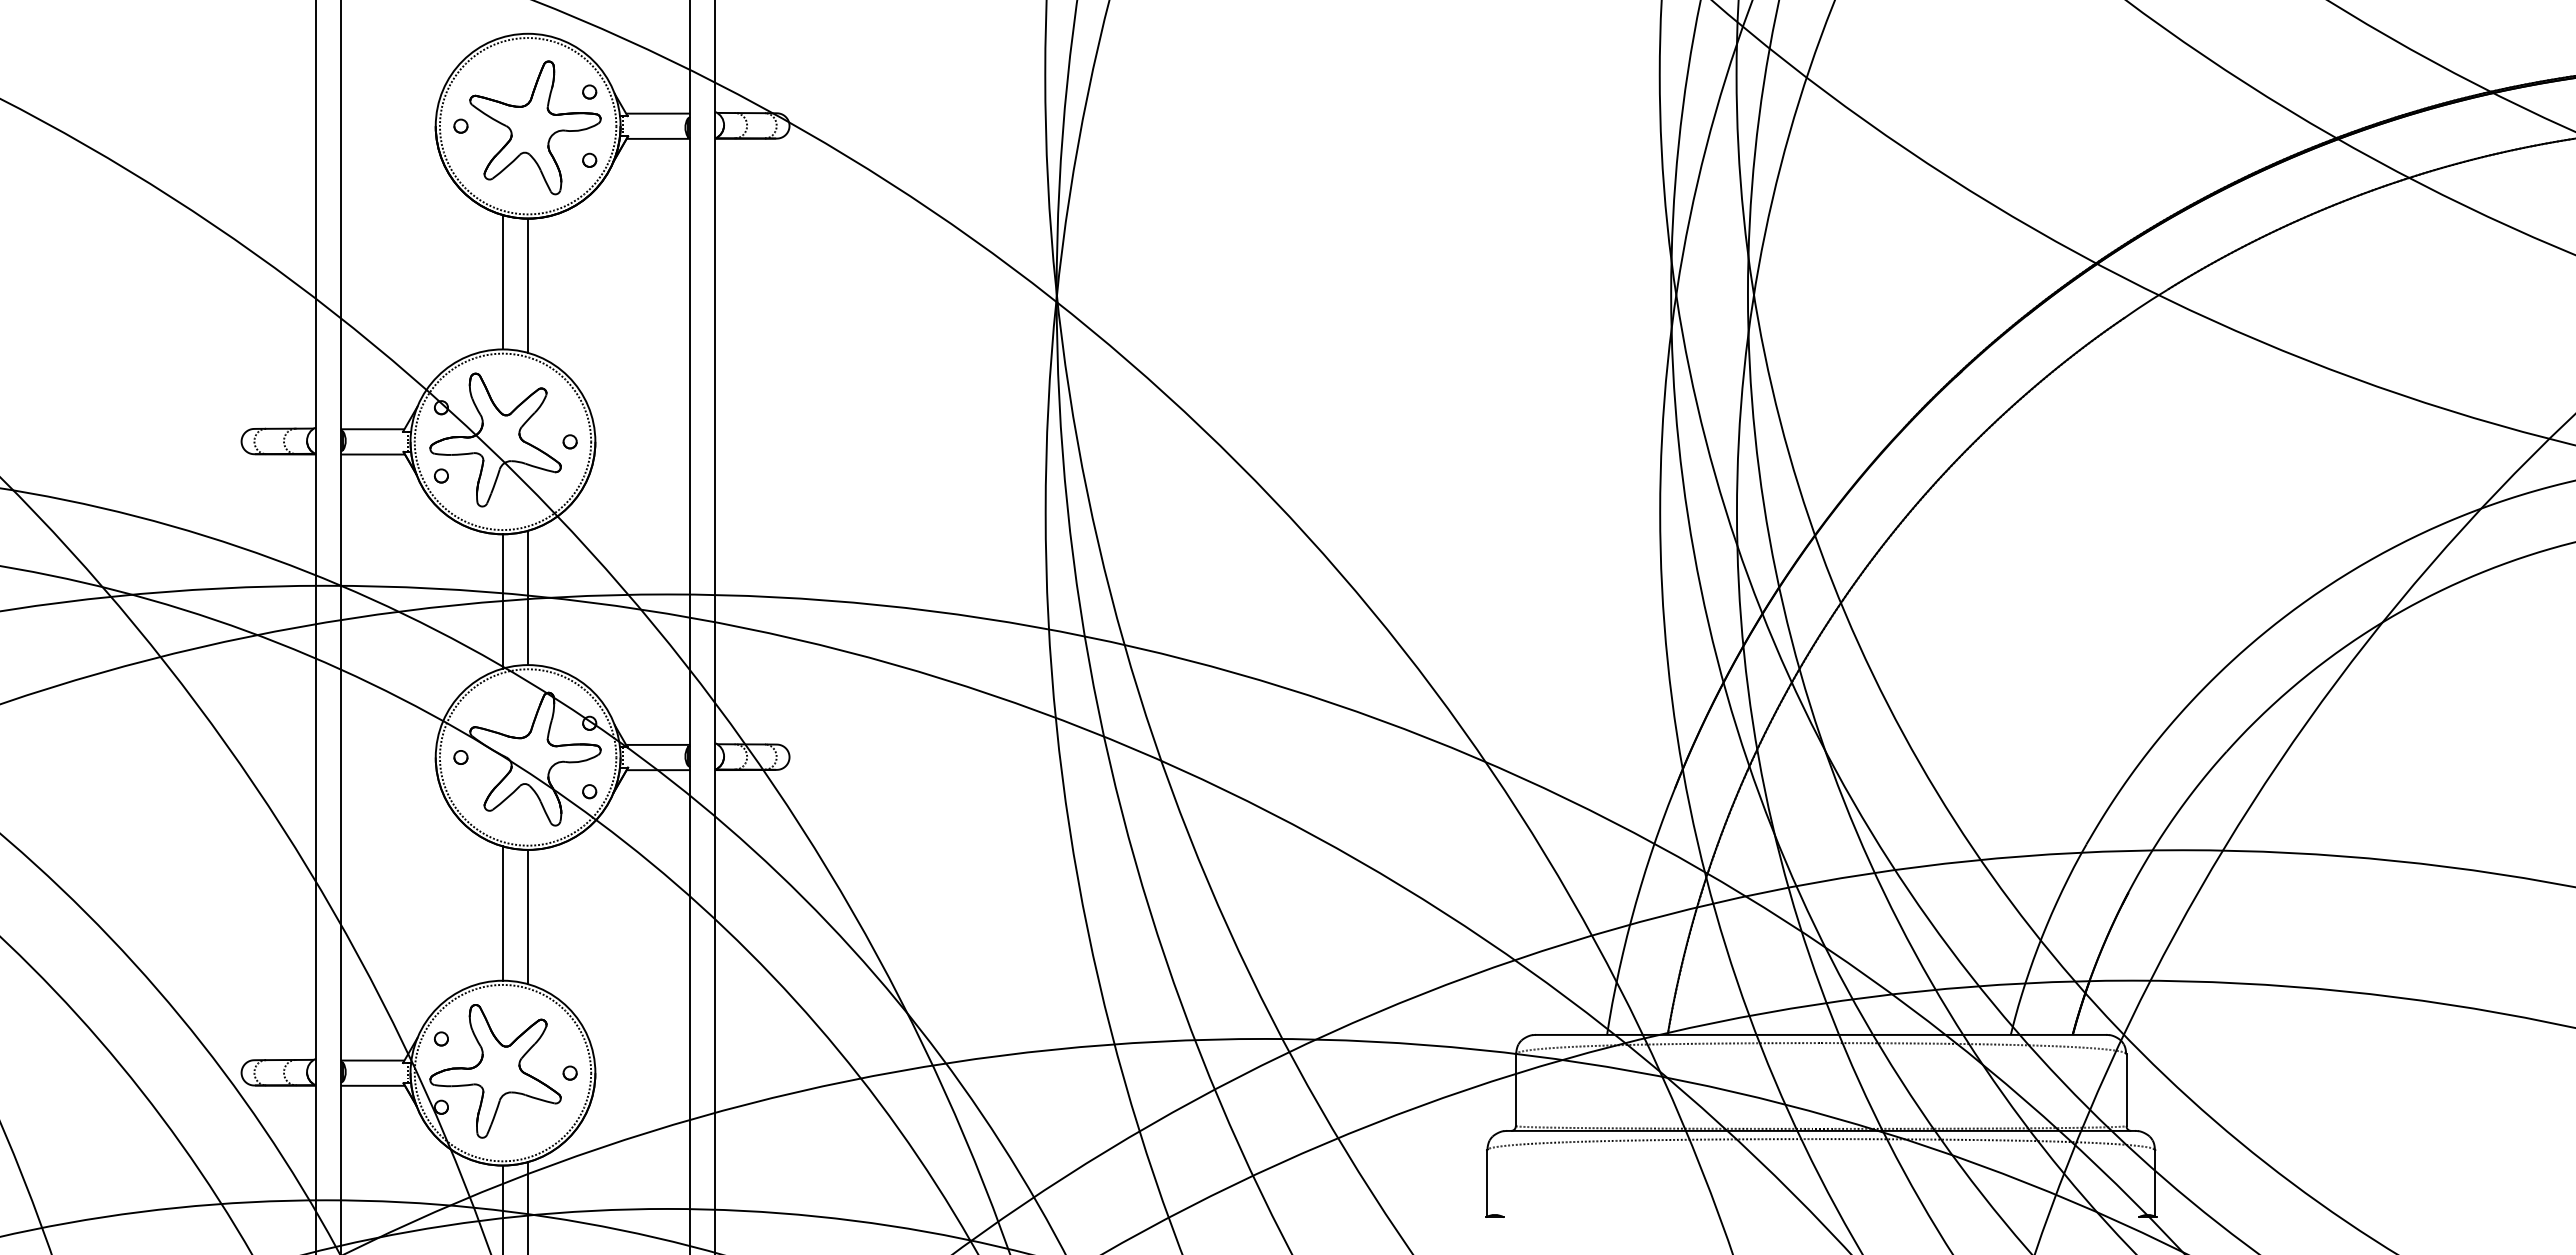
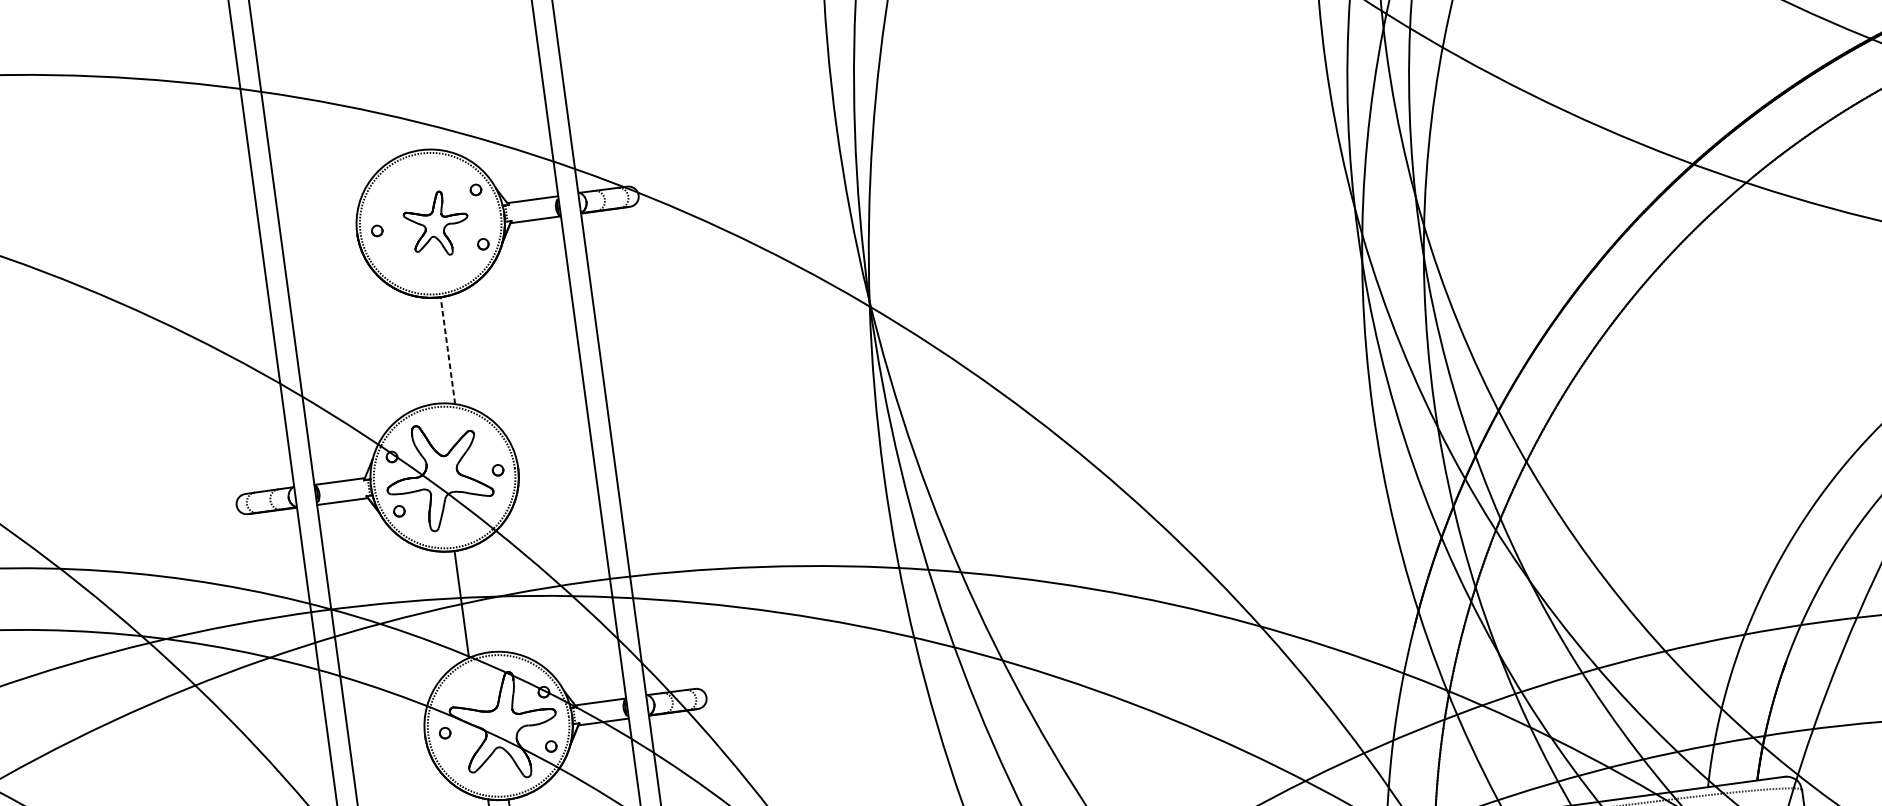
part: (535, 127) -> (436, 223), size x0.6
line: (502, 282) -> (427, 350), removed
line: (528, 285) -> (448, 350), solid -> dashed
line: (528, 597) -> (481, 598), removed

